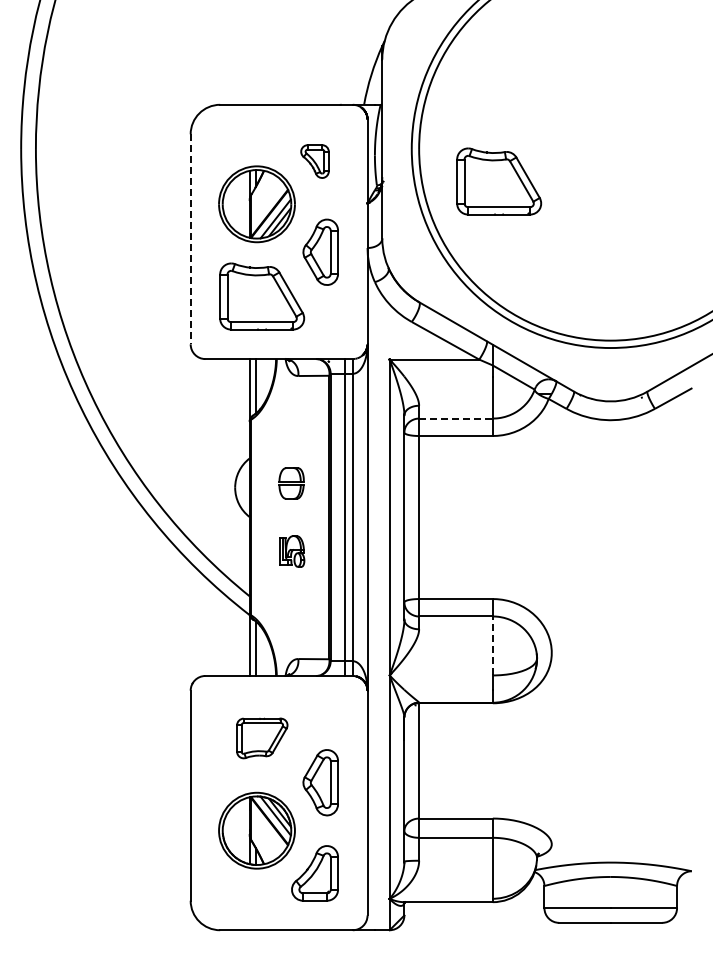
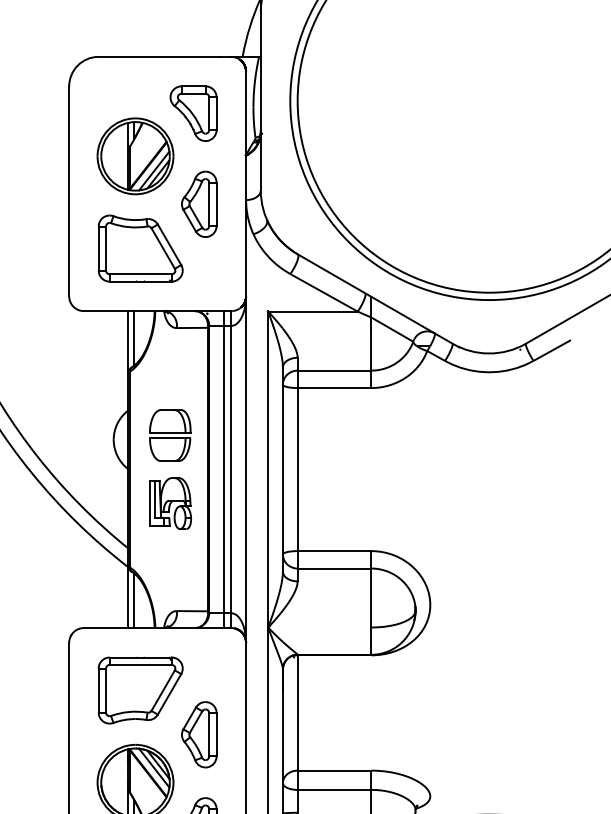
part: (314, 161) -> (193, 113), size x1.67
part: (499, 181) -> (378, 133), removed
line: (190, 239) -> (69, 191), dashed -> solid
line: (455, 418) -> (334, 370), dashed -> solid
part: (291, 483) -> (170, 435), size x1.67
part: (291, 551) -> (170, 503), size x1.67
line: (492, 645) -> (371, 597), dashed -> solid
part: (262, 738) -> (141, 690), size x1.67

